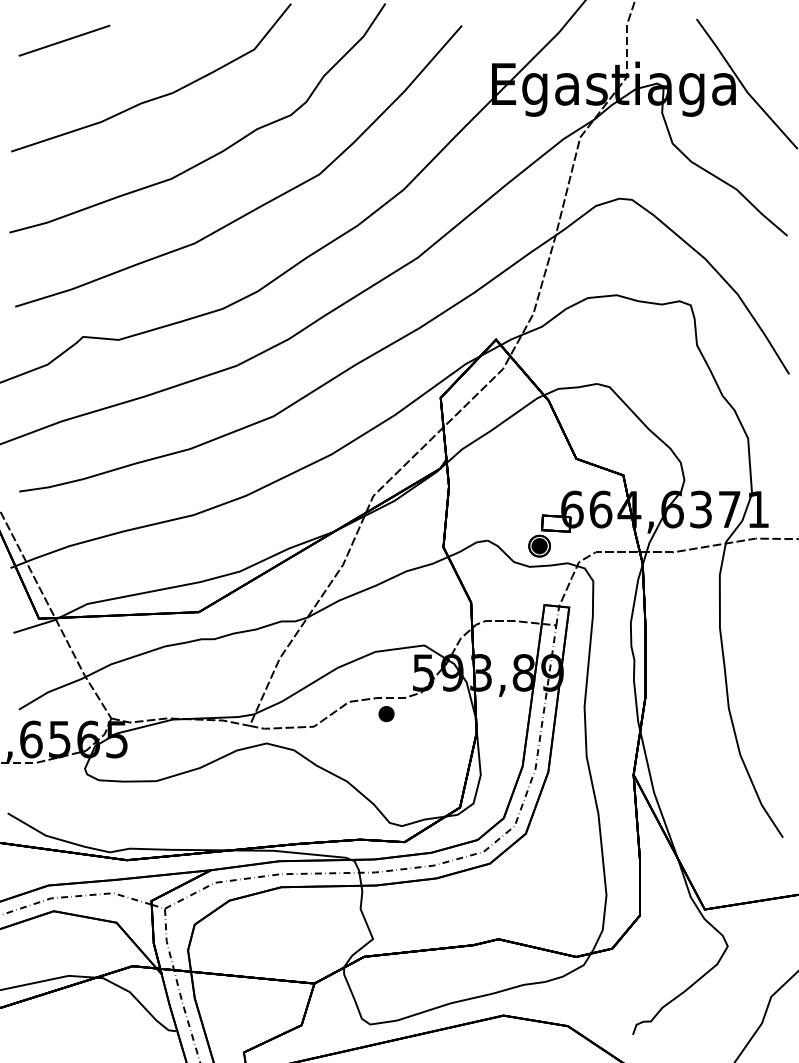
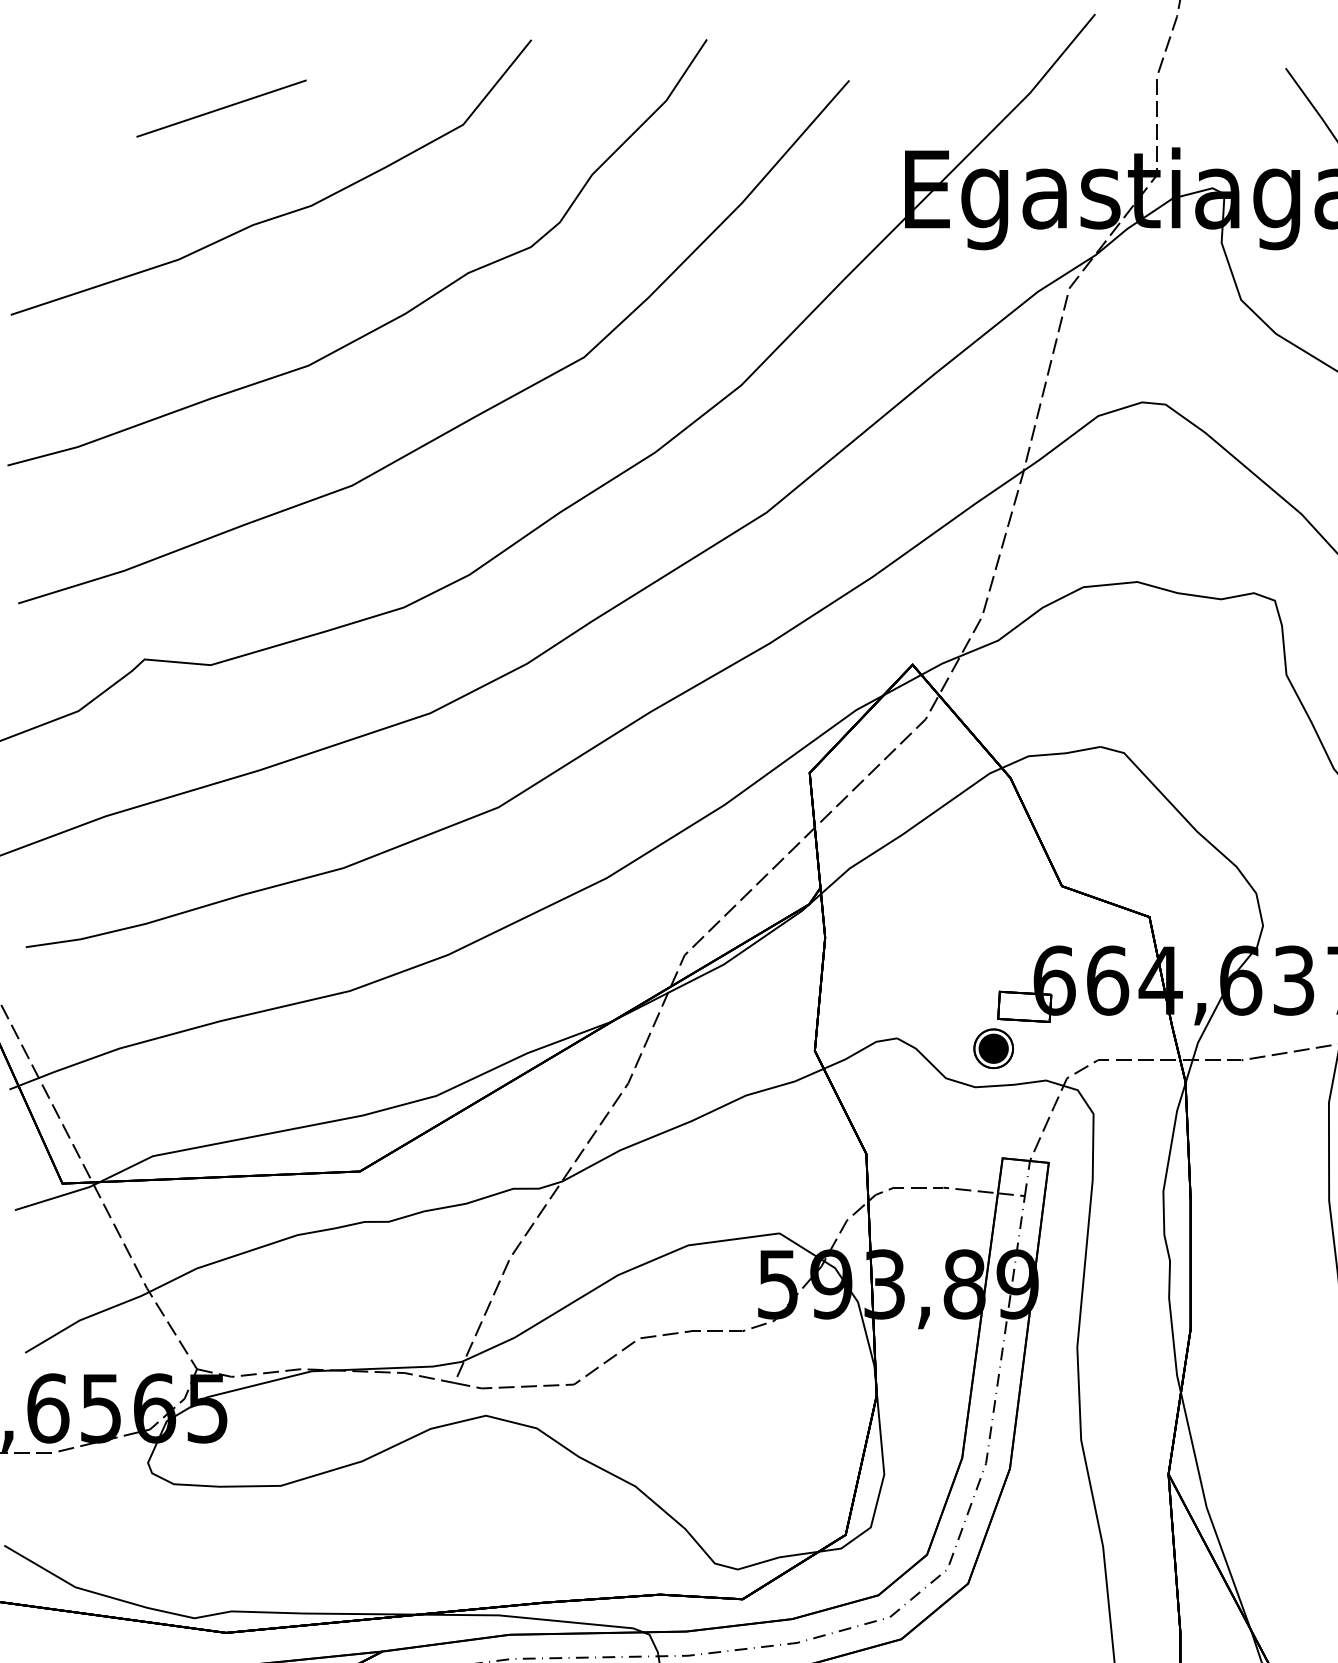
line: (64, 40) -> (221, 108), moved
part: (386, 714) -> (708, 1361), removed

